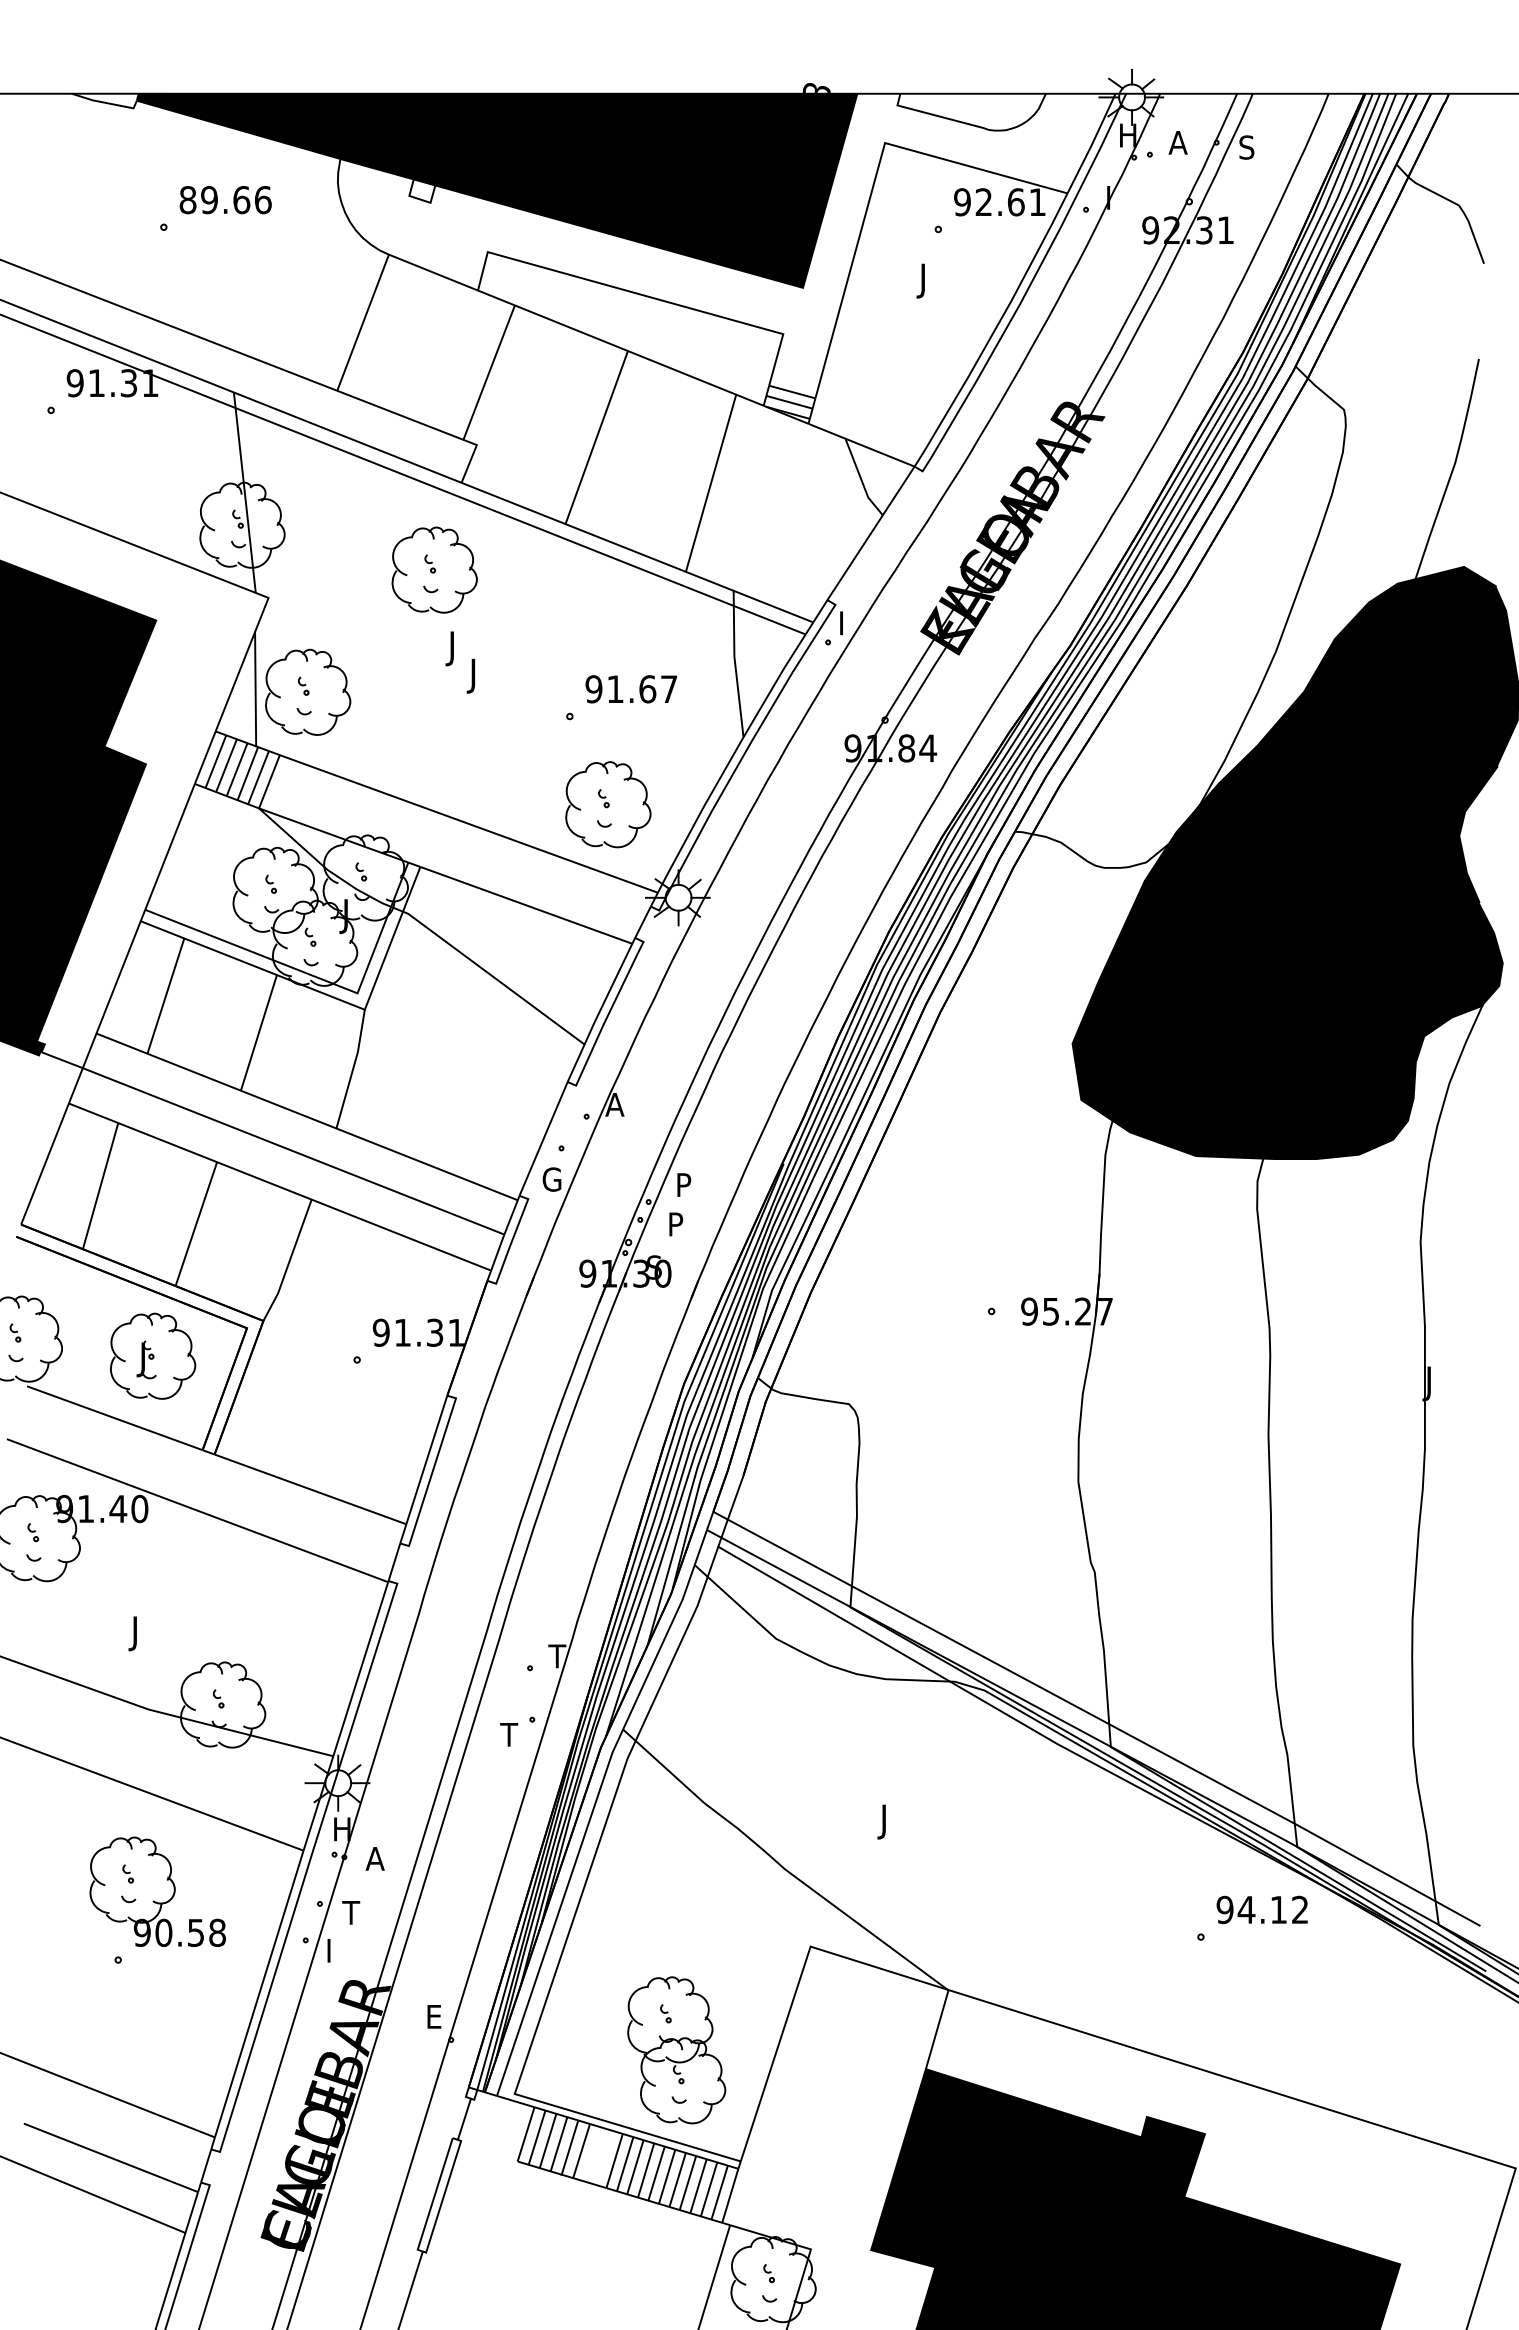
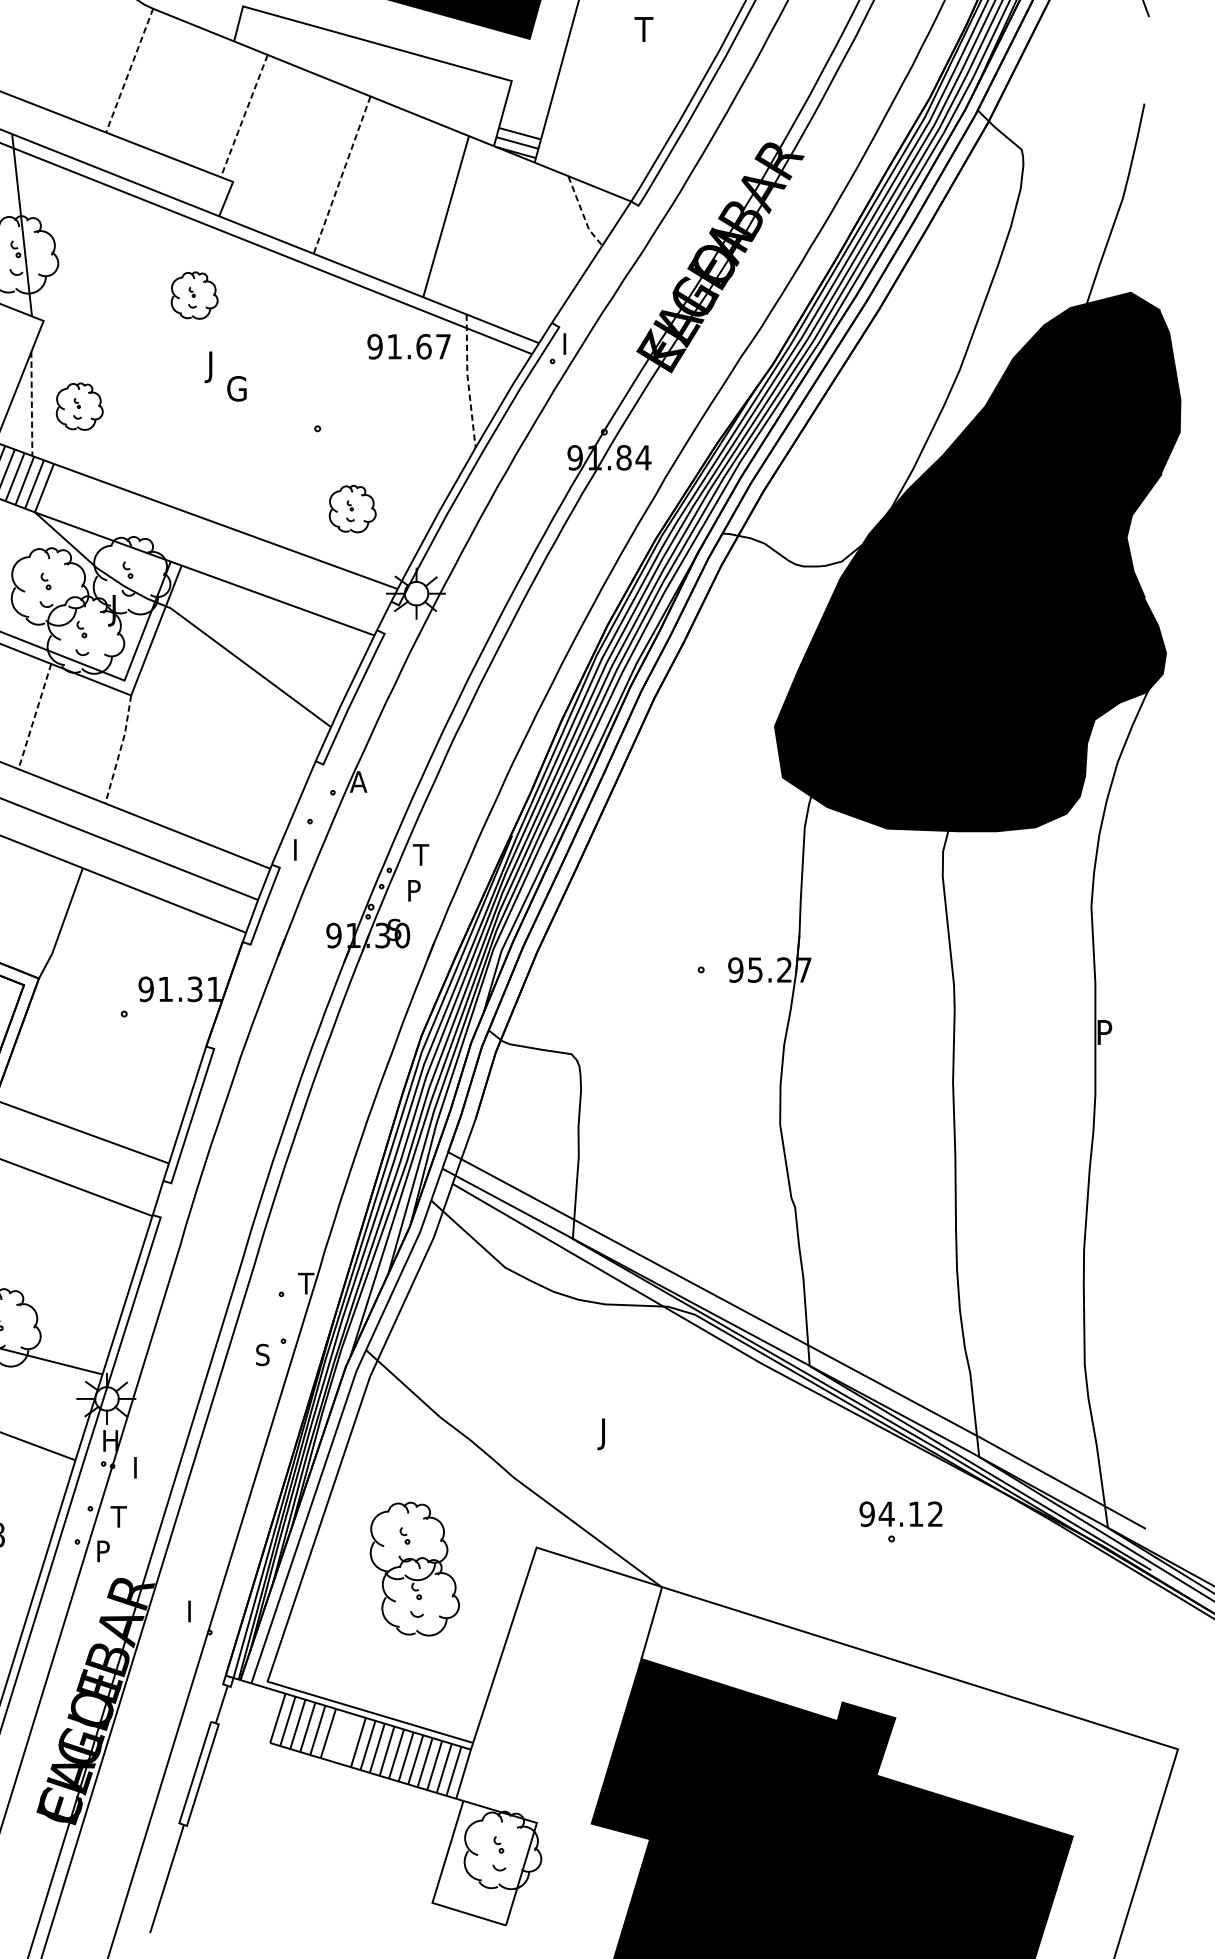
text: (927, 280) -> (642, 32), J -> T
line: (363, 322) -> (129, 70), solid -> dashed
line: (489, 372) -> (244, 115), solid -> dashed
line: (596, 437) -> (341, 175), solid -> dashed
line: (861, 480) -> (582, 214), solid -> dashed
part: (434, 569) -> (194, 295), size x0.6
line: (735, 664) -> (468, 381), solid -> dashed
text: (478, 675) -> (234, 391), J -> G
line: (255, 689) -> (31, 404), solid -> dashed
text: (631, 689) -> (409, 346), moved
part: (308, 691) -> (79, 406), size x0.6
part: (608, 804) -> (352, 508), size x0.6
line: (258, 1033) -> (34, 717), solid -> dashed
line: (353, 1069) -> (120, 749), solid -> dashed
text: (551, 1179) -> (300, 849), G -> I
text: (683, 1184) -> (421, 854), P -> T
text: (1432, 1383) -> (1102, 1035), J -> P
text: (509, 1734) -> (262, 1354), T -> S
text: (374, 1858) -> (139, 1467), A -> I
text: (1261, 1909) -> (900, 1513), moved
text: (335, 1946) -> (104, 1547), I -> P
text: (435, 2016) -> (195, 1611), E -> I
part: (676, 2050) -> (414, 1569), moved

